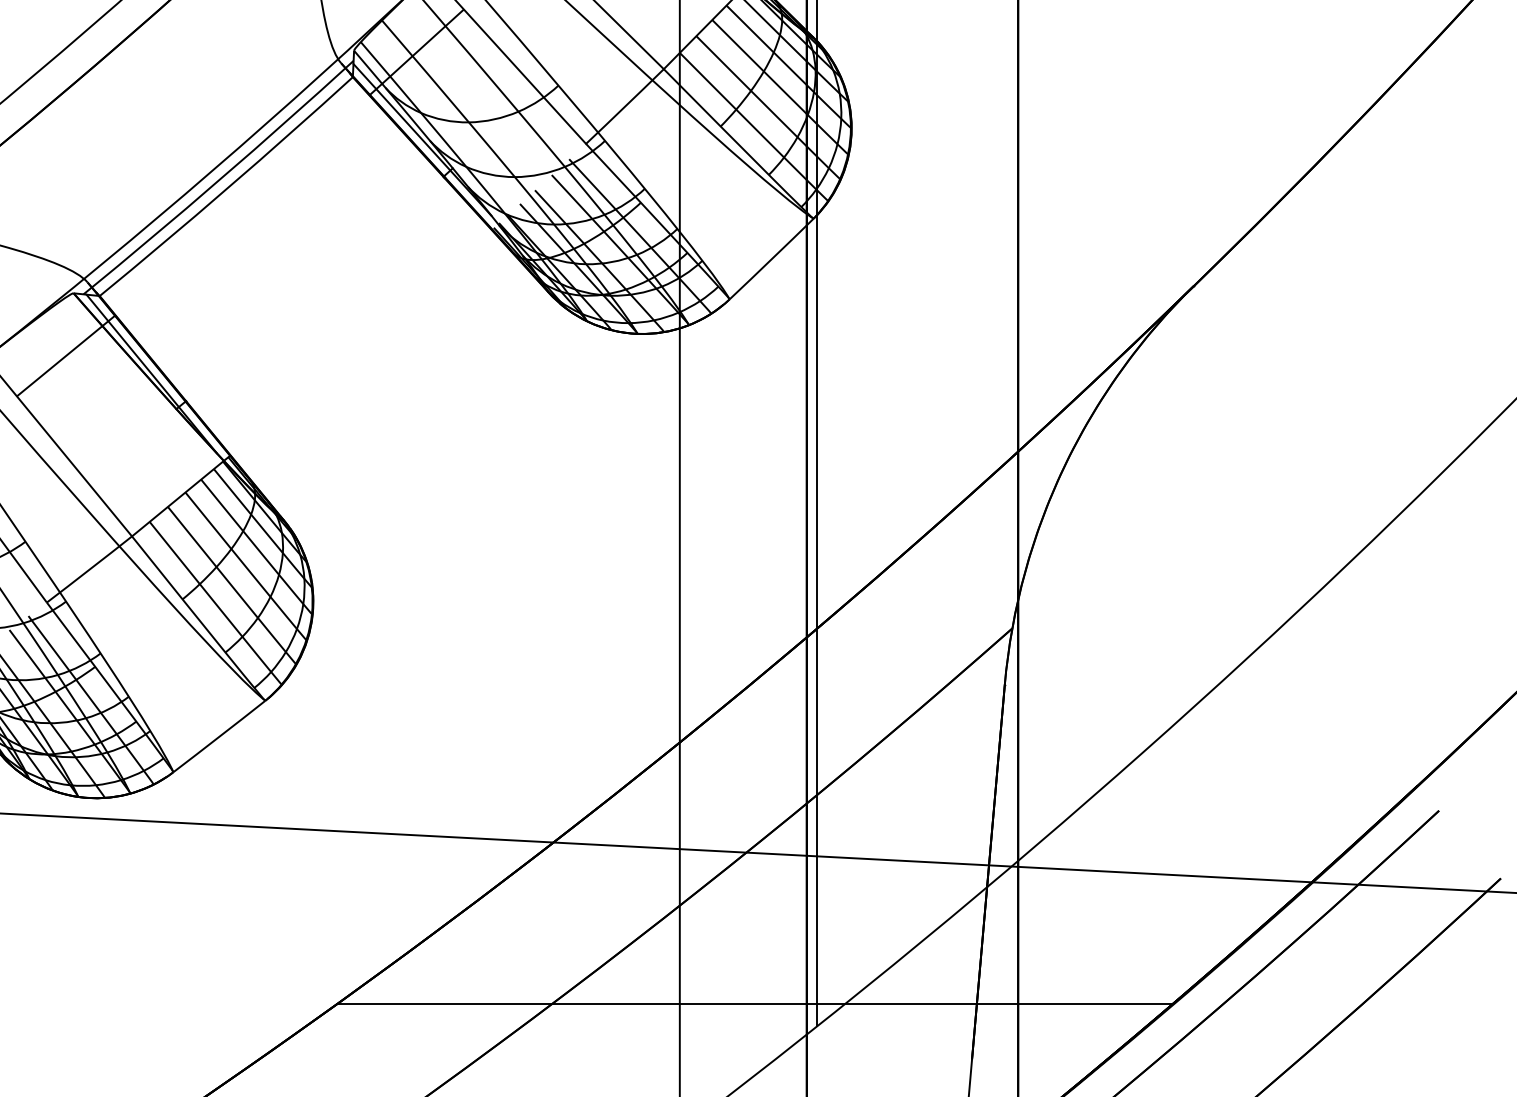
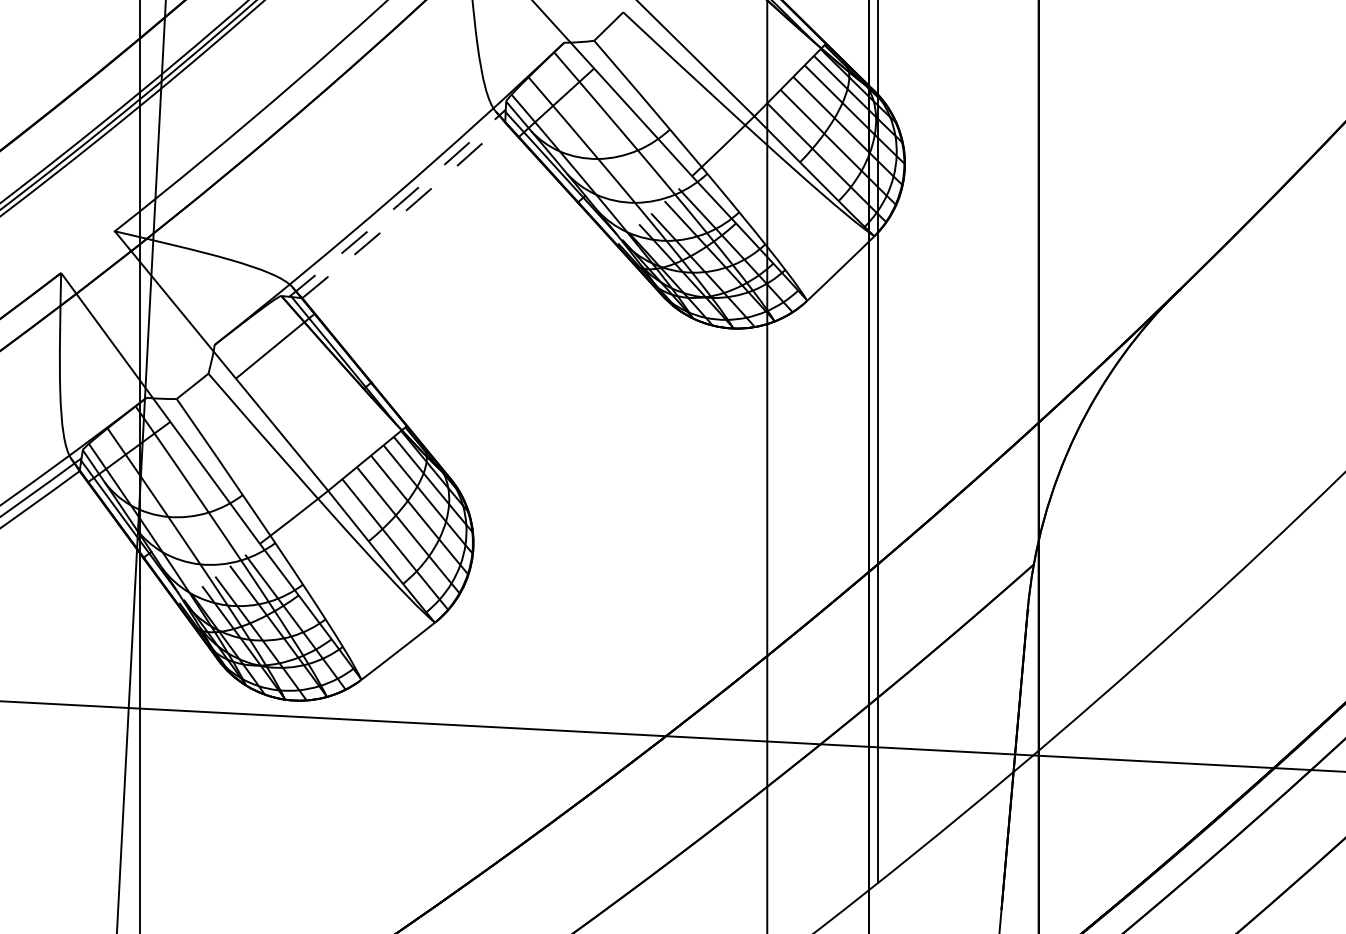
arc: (219, 179) -> (398, 204), solid -> dashed
arc: (227, 187) -> (404, 211), solid -> dashed
line: (754, 1003) -> (827, 865), removed

